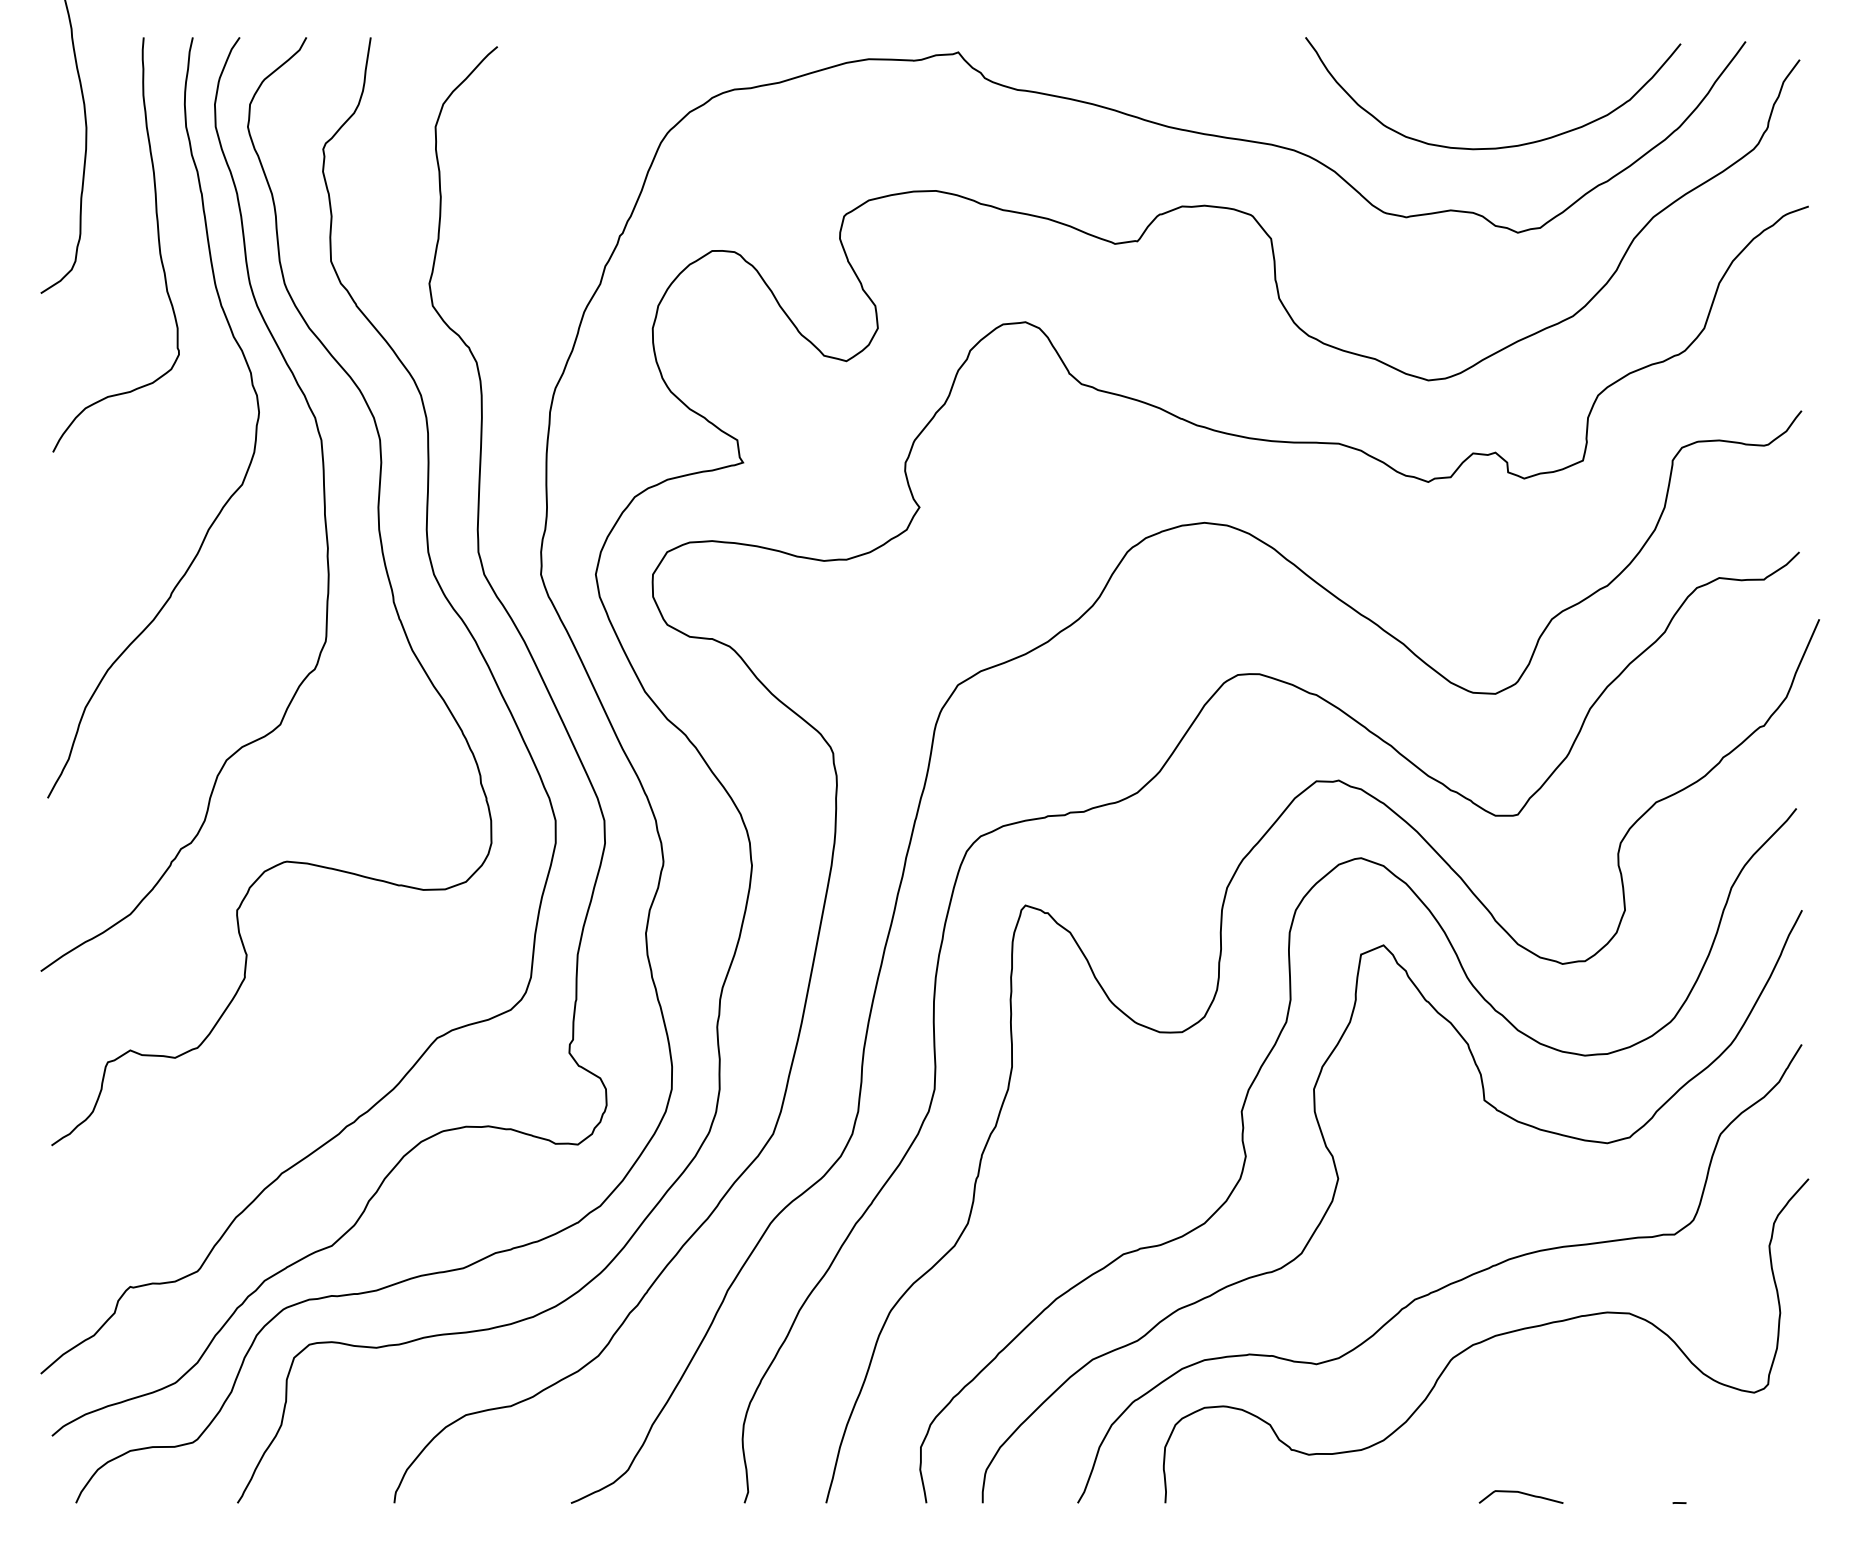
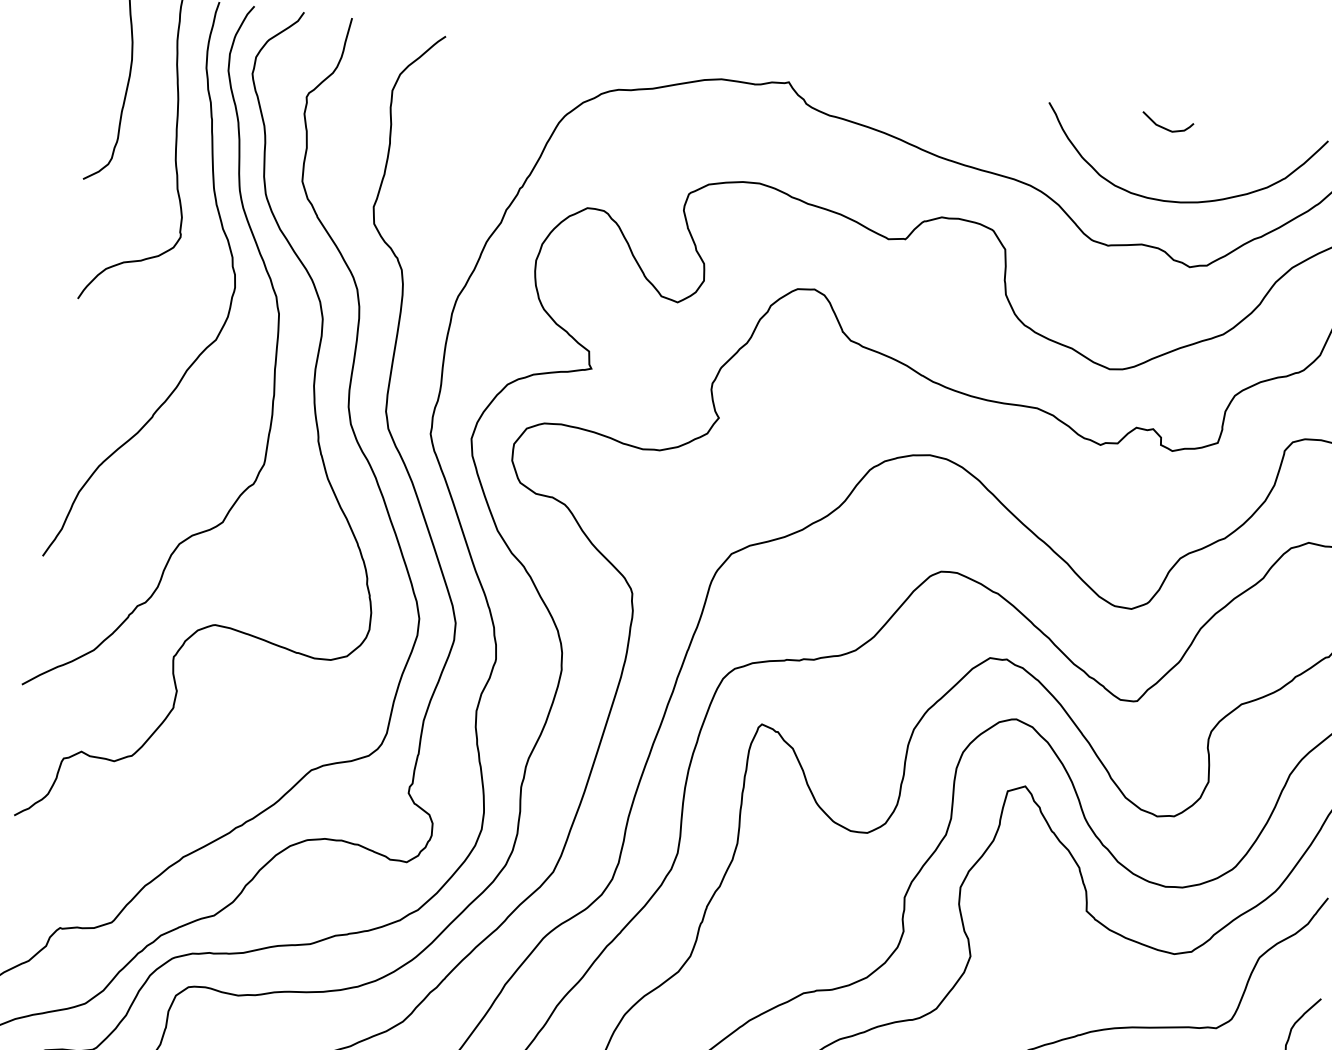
curve: (1463, 52) -> (1165, 127), added

